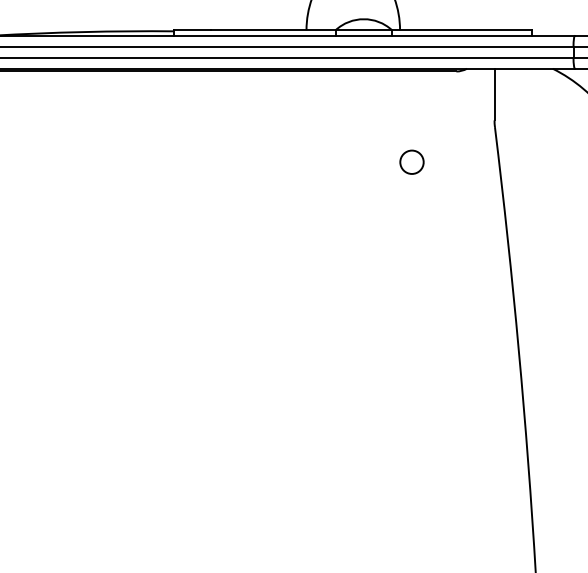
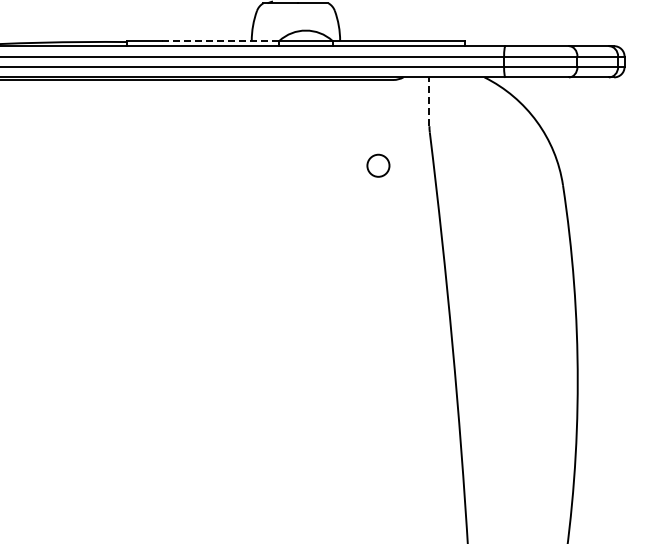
line: (273, 29) -> (220, 40), solid -> dashed
line: (494, 94) -> (429, 101), solid -> dashed
circle: (412, 161) -> (378, 165), moved

